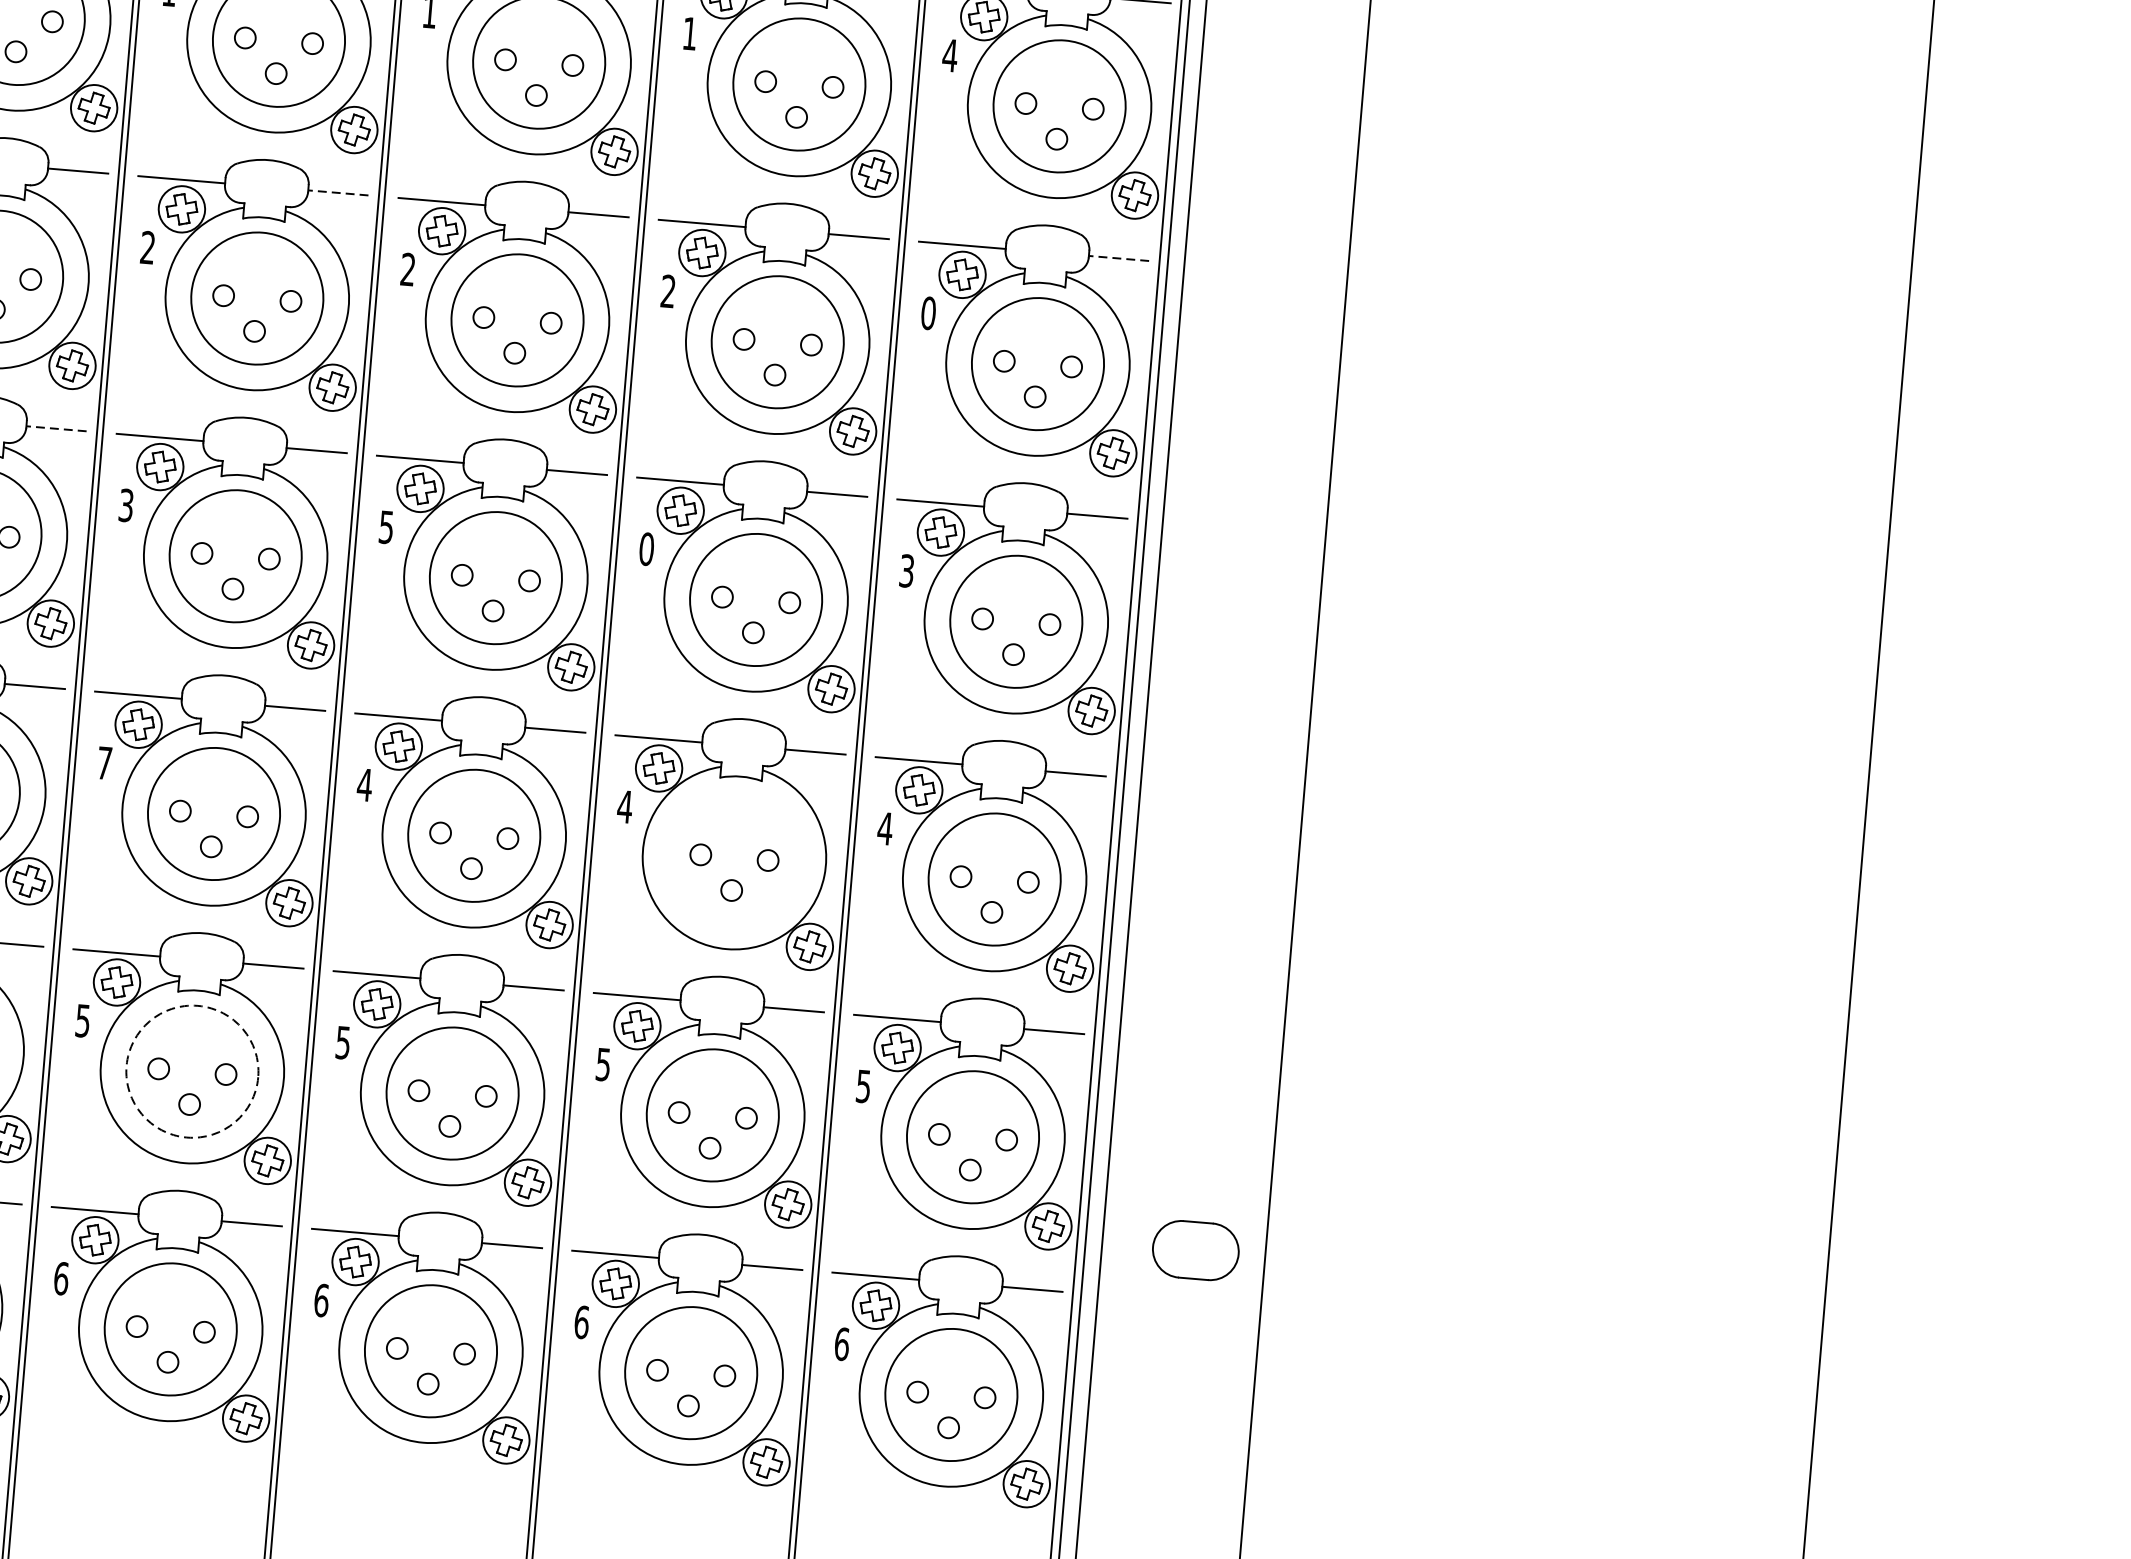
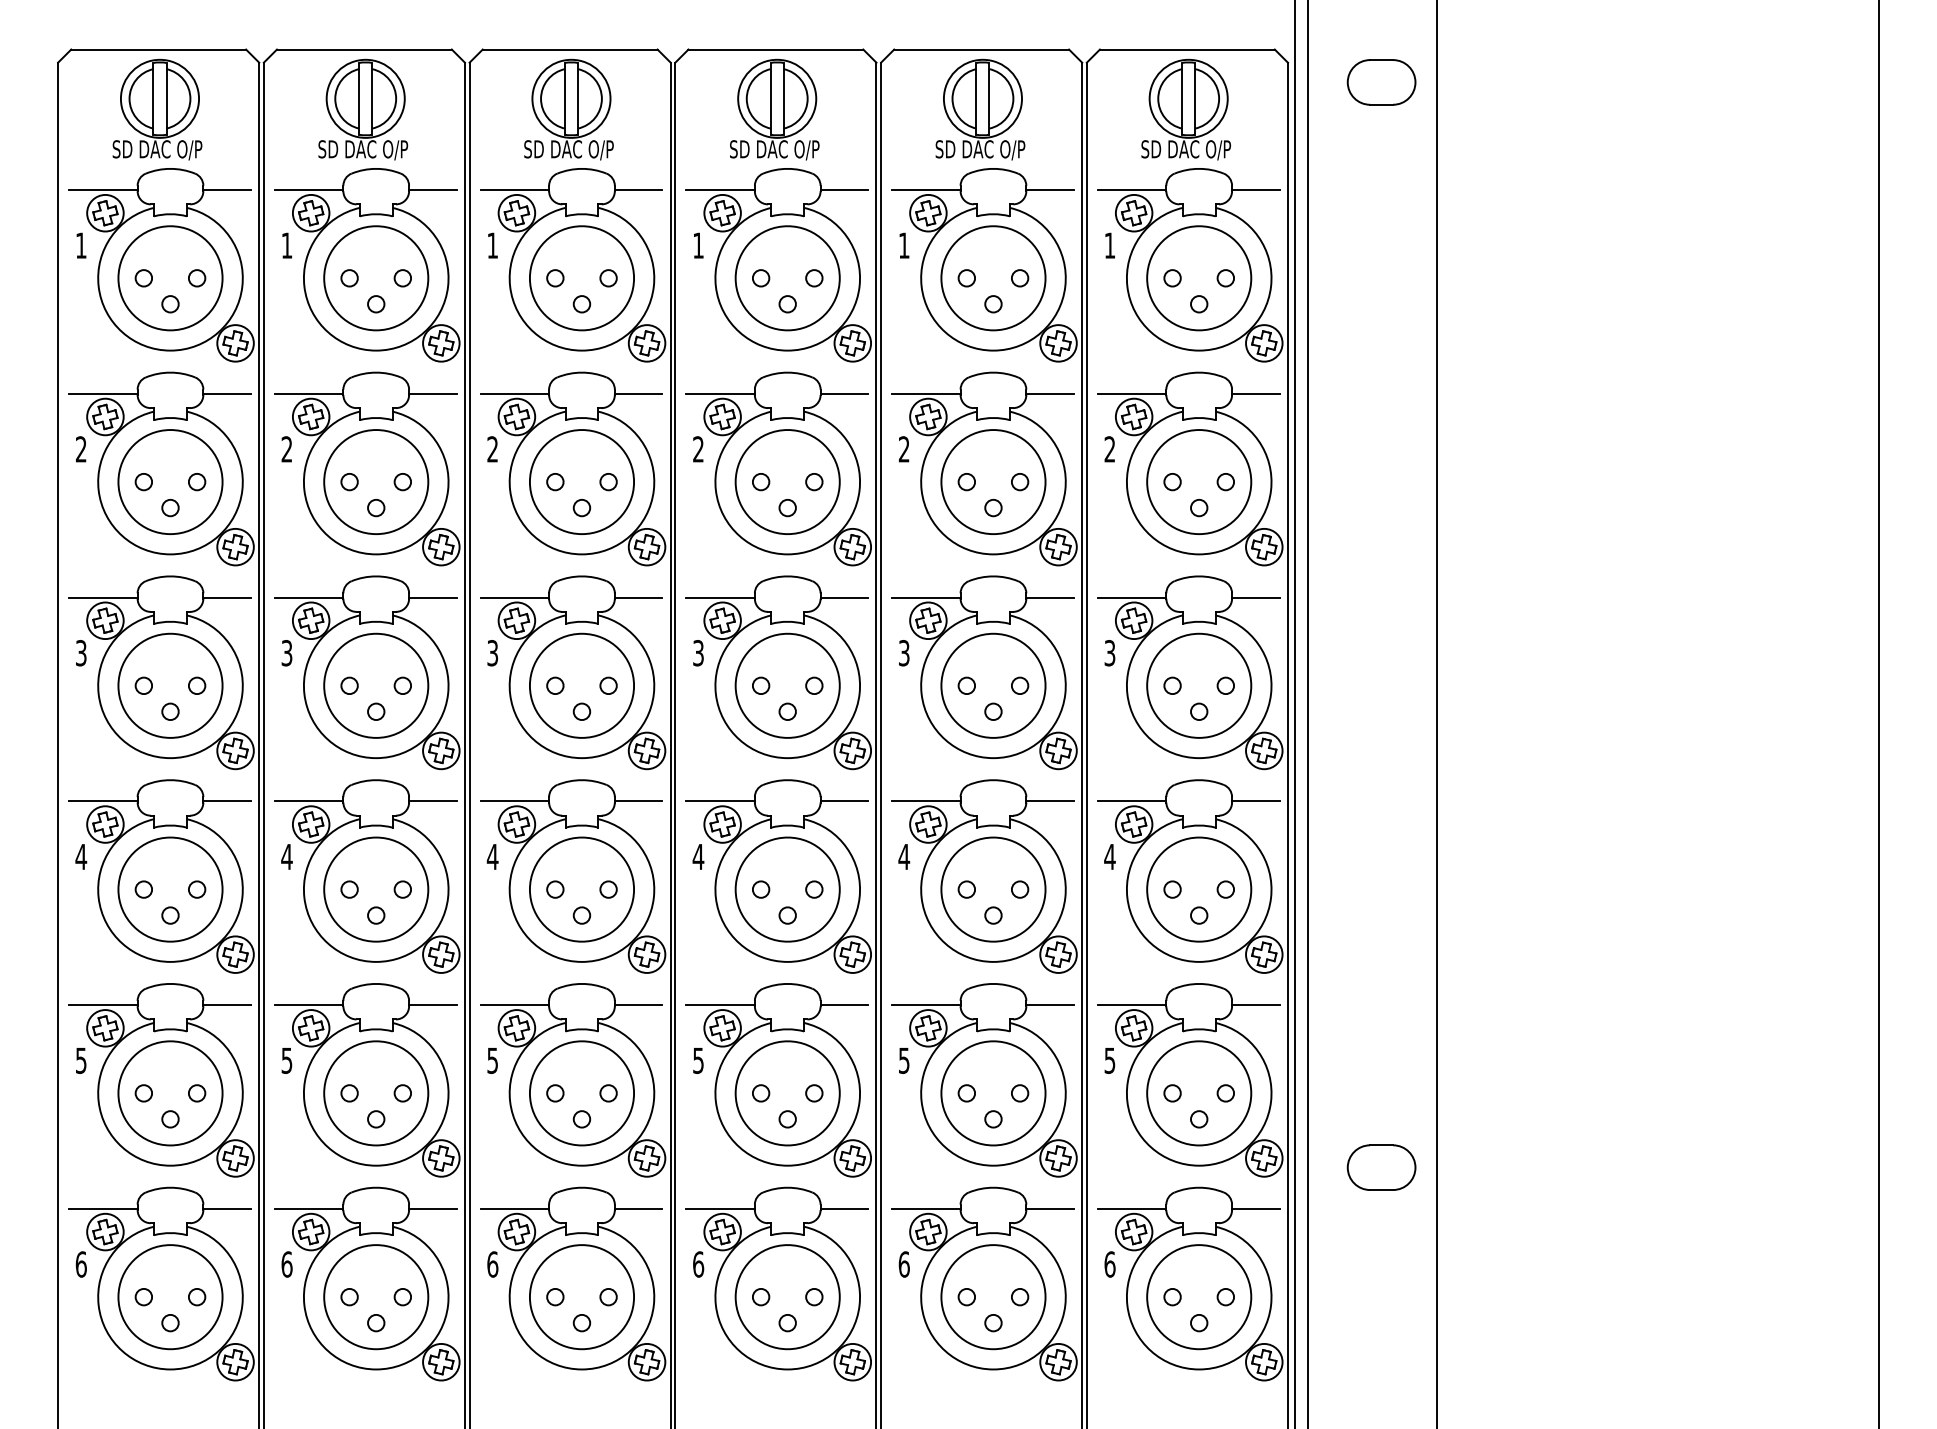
text: (949, 55) -> (1109, 245), 4 -> 1
line: (338, 192) -> (638, 393), dashed -> solid
line: (1118, 258) -> (1255, 393), dashed -> solid
text: (927, 313) -> (1109, 449), 0 -> 2
line: (56, 428) -> (432, 597), dashed -> solid
text: (386, 526) -> (698, 652), 5 -> 3
text: (645, 549) -> (903, 653), 0 -> 3
text: (104, 762) -> (492, 856), 7 -> 4
circle: (734, 857) -> (993, 889), added
circle: (191, 1071) -> (581, 1093), dashed -> solid

